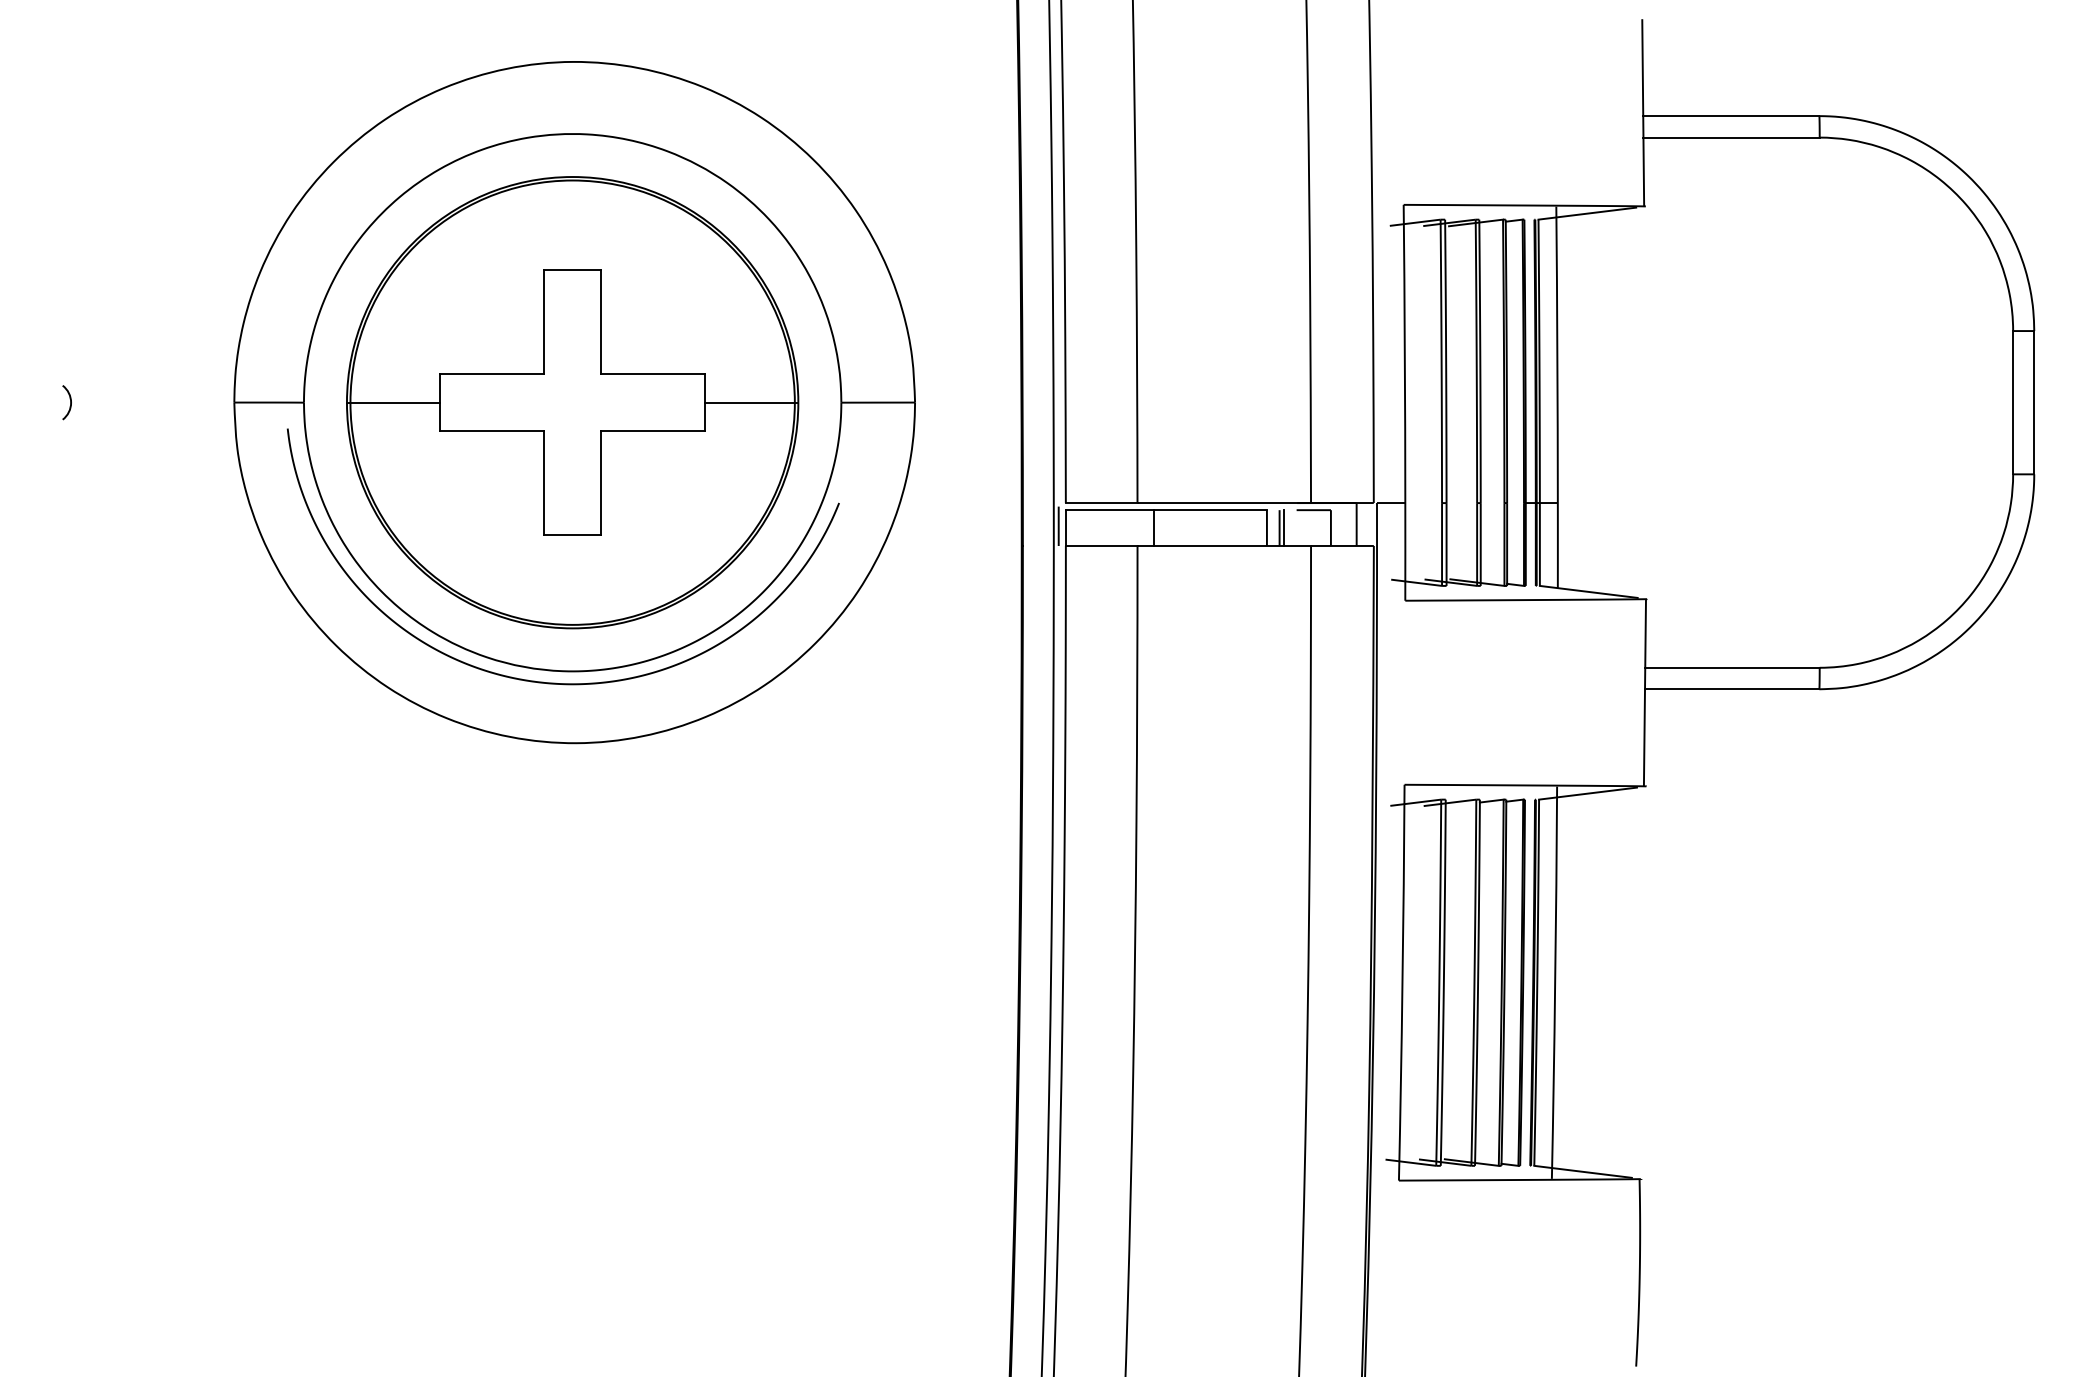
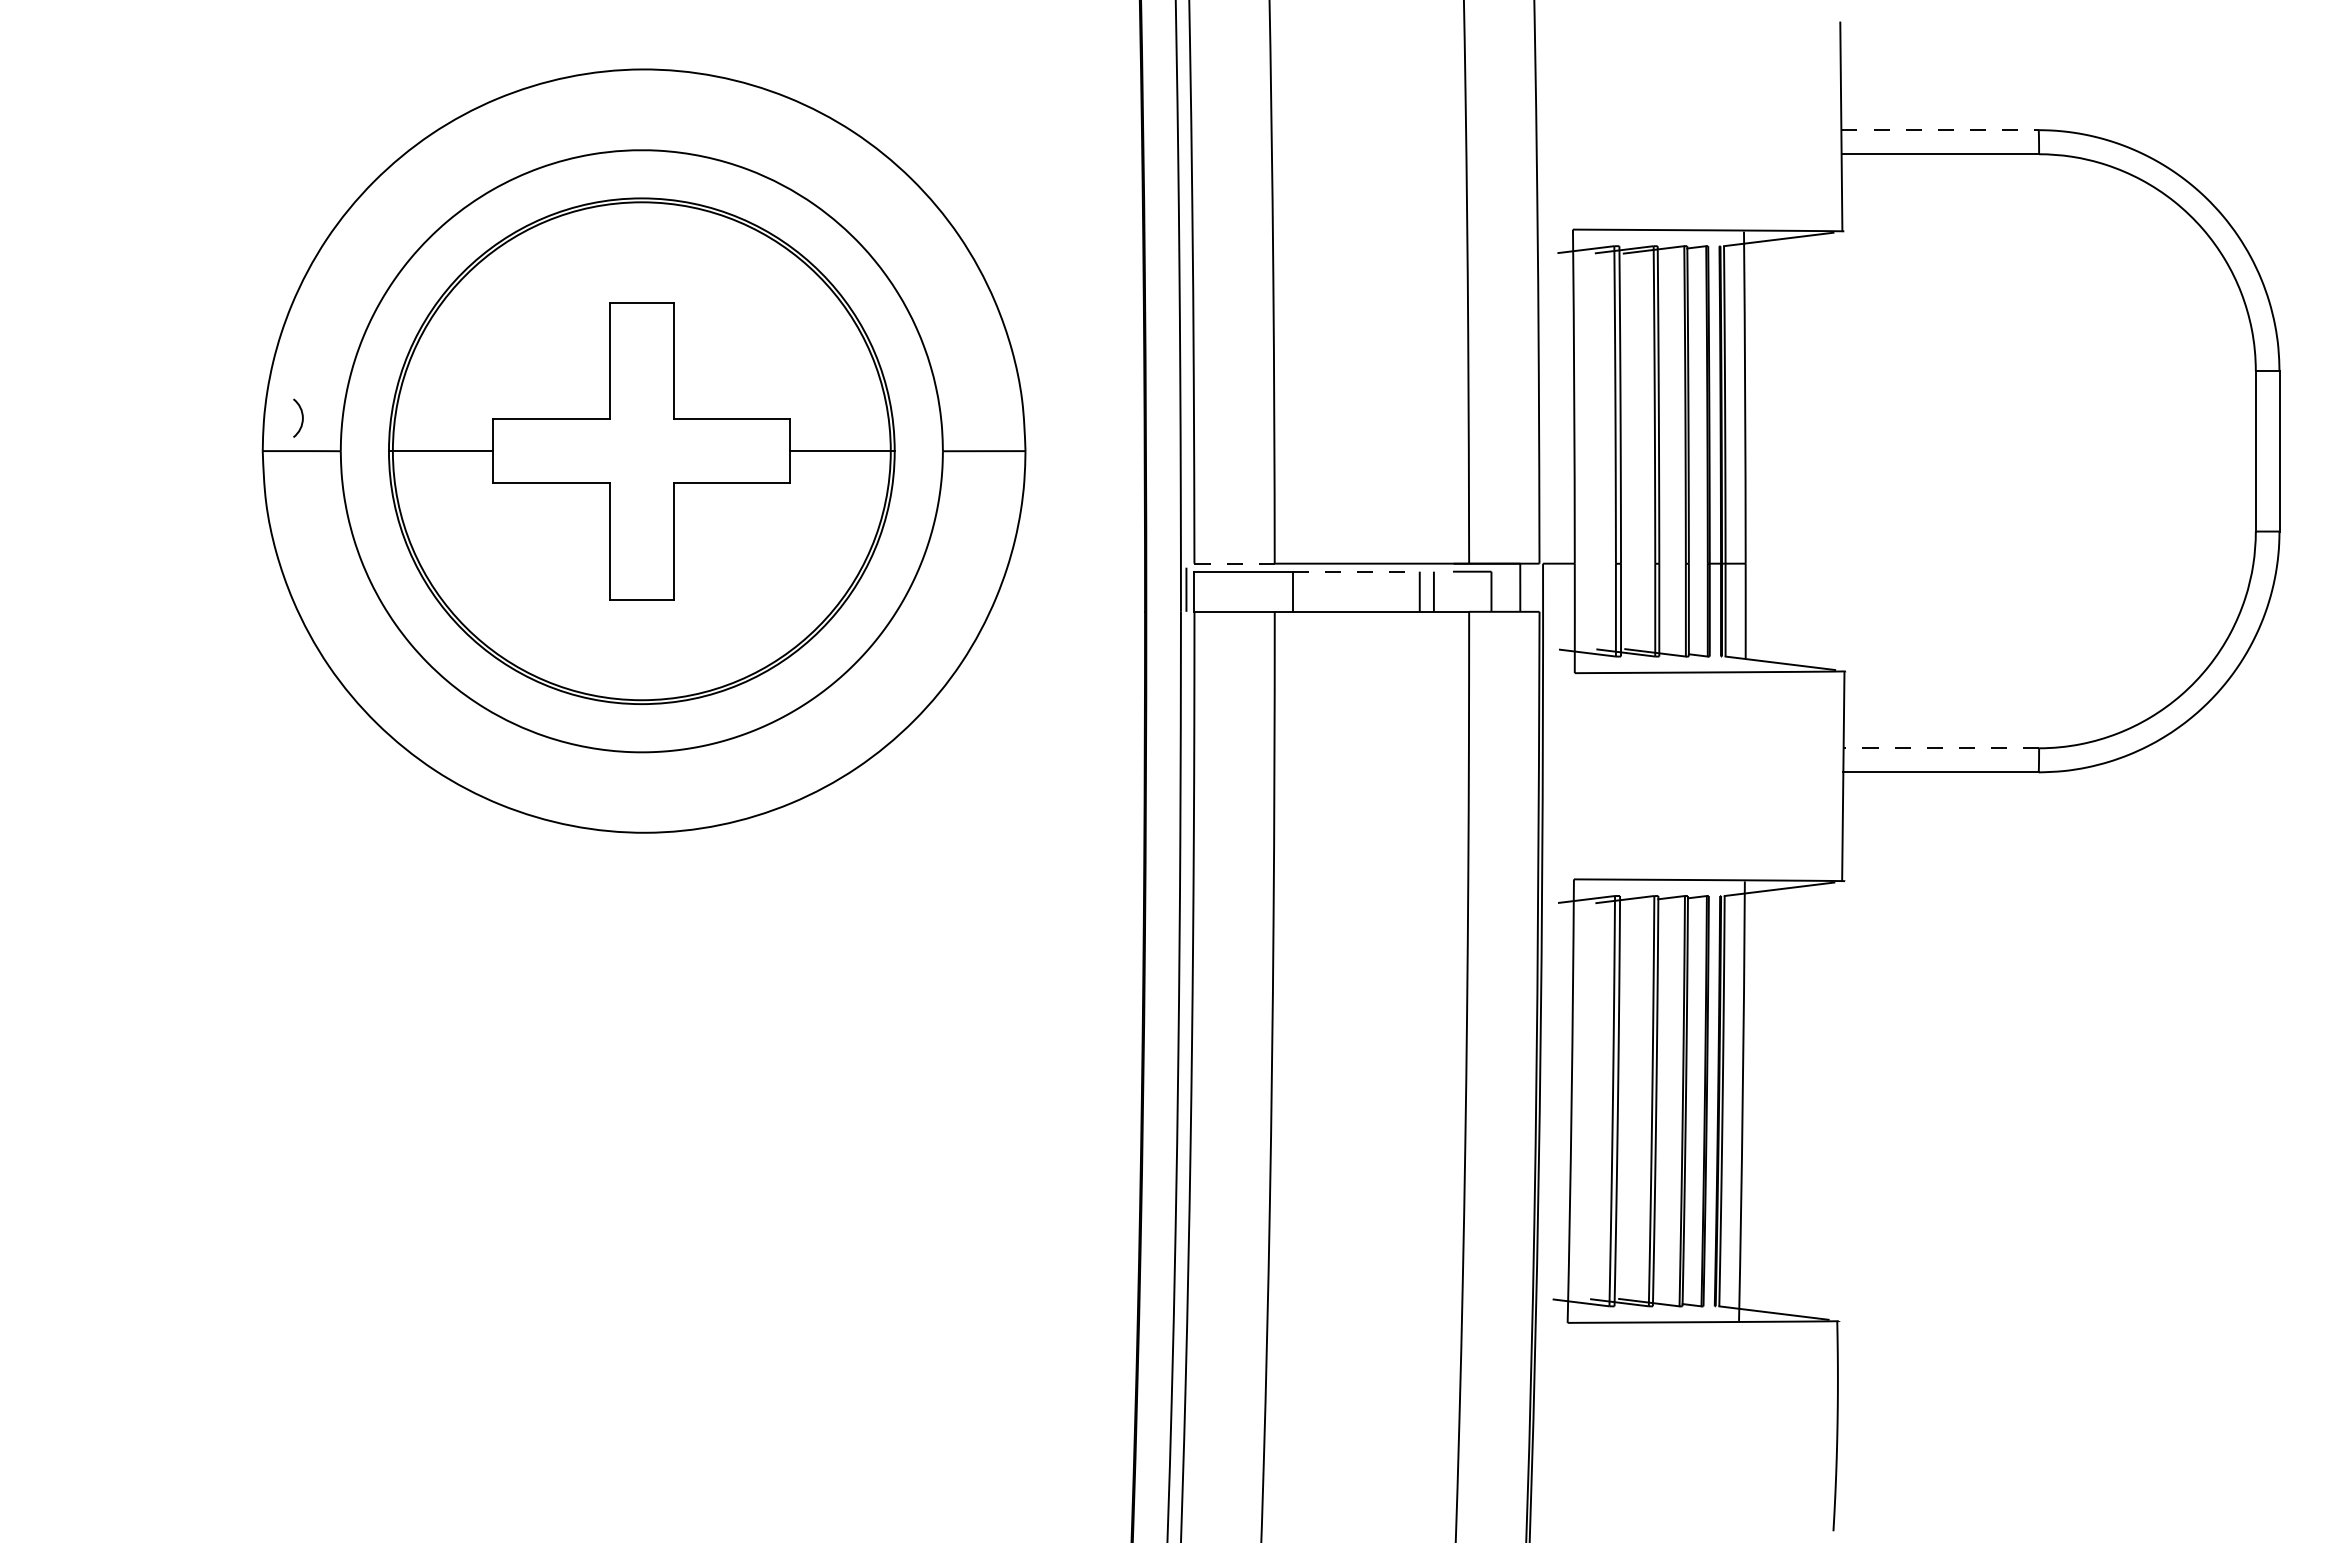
line: (1731, 116) -> (1940, 130), solid -> dashed
arc: (69, 400) -> (301, 415), moved
line: (1102, 502) -> (1235, 563), solid -> dashed
line: (1210, 510) -> (1356, 571), solid -> dashed
line: (1283, 527) -> (1438, 591), removed
line: (1732, 667) -> (1941, 748), solid -> dashed
curve: (550, 682) -> (616, 764), removed

